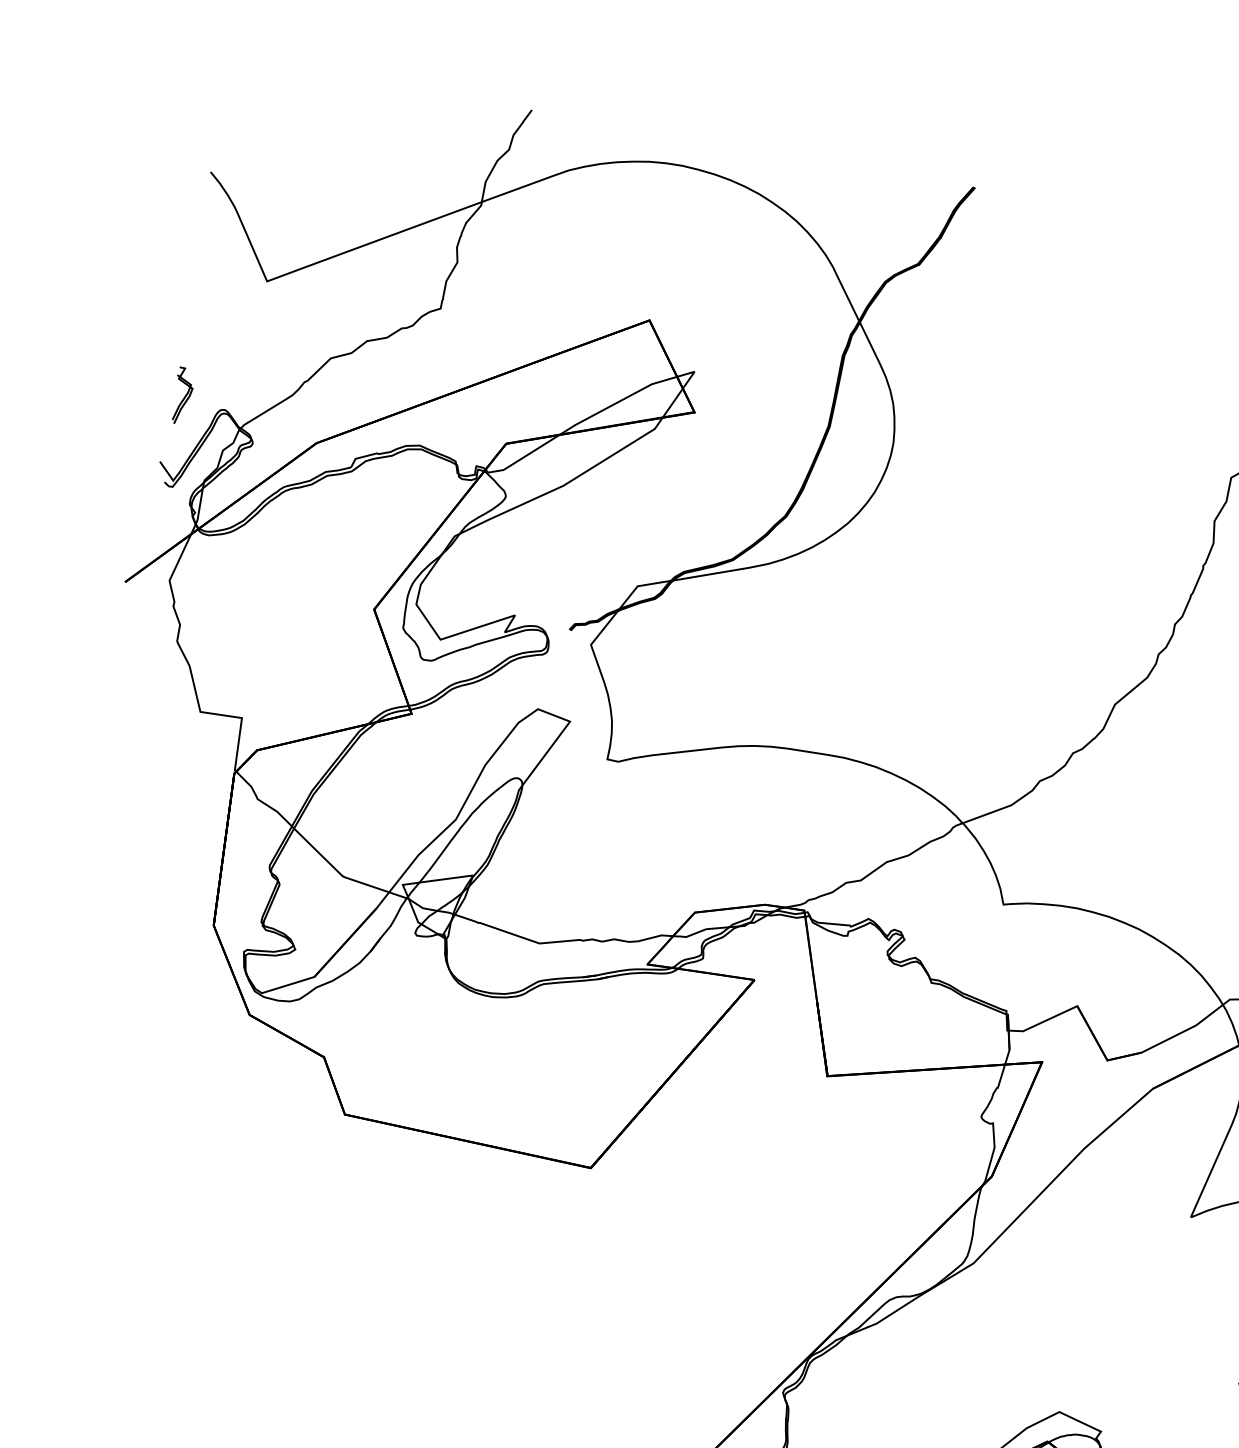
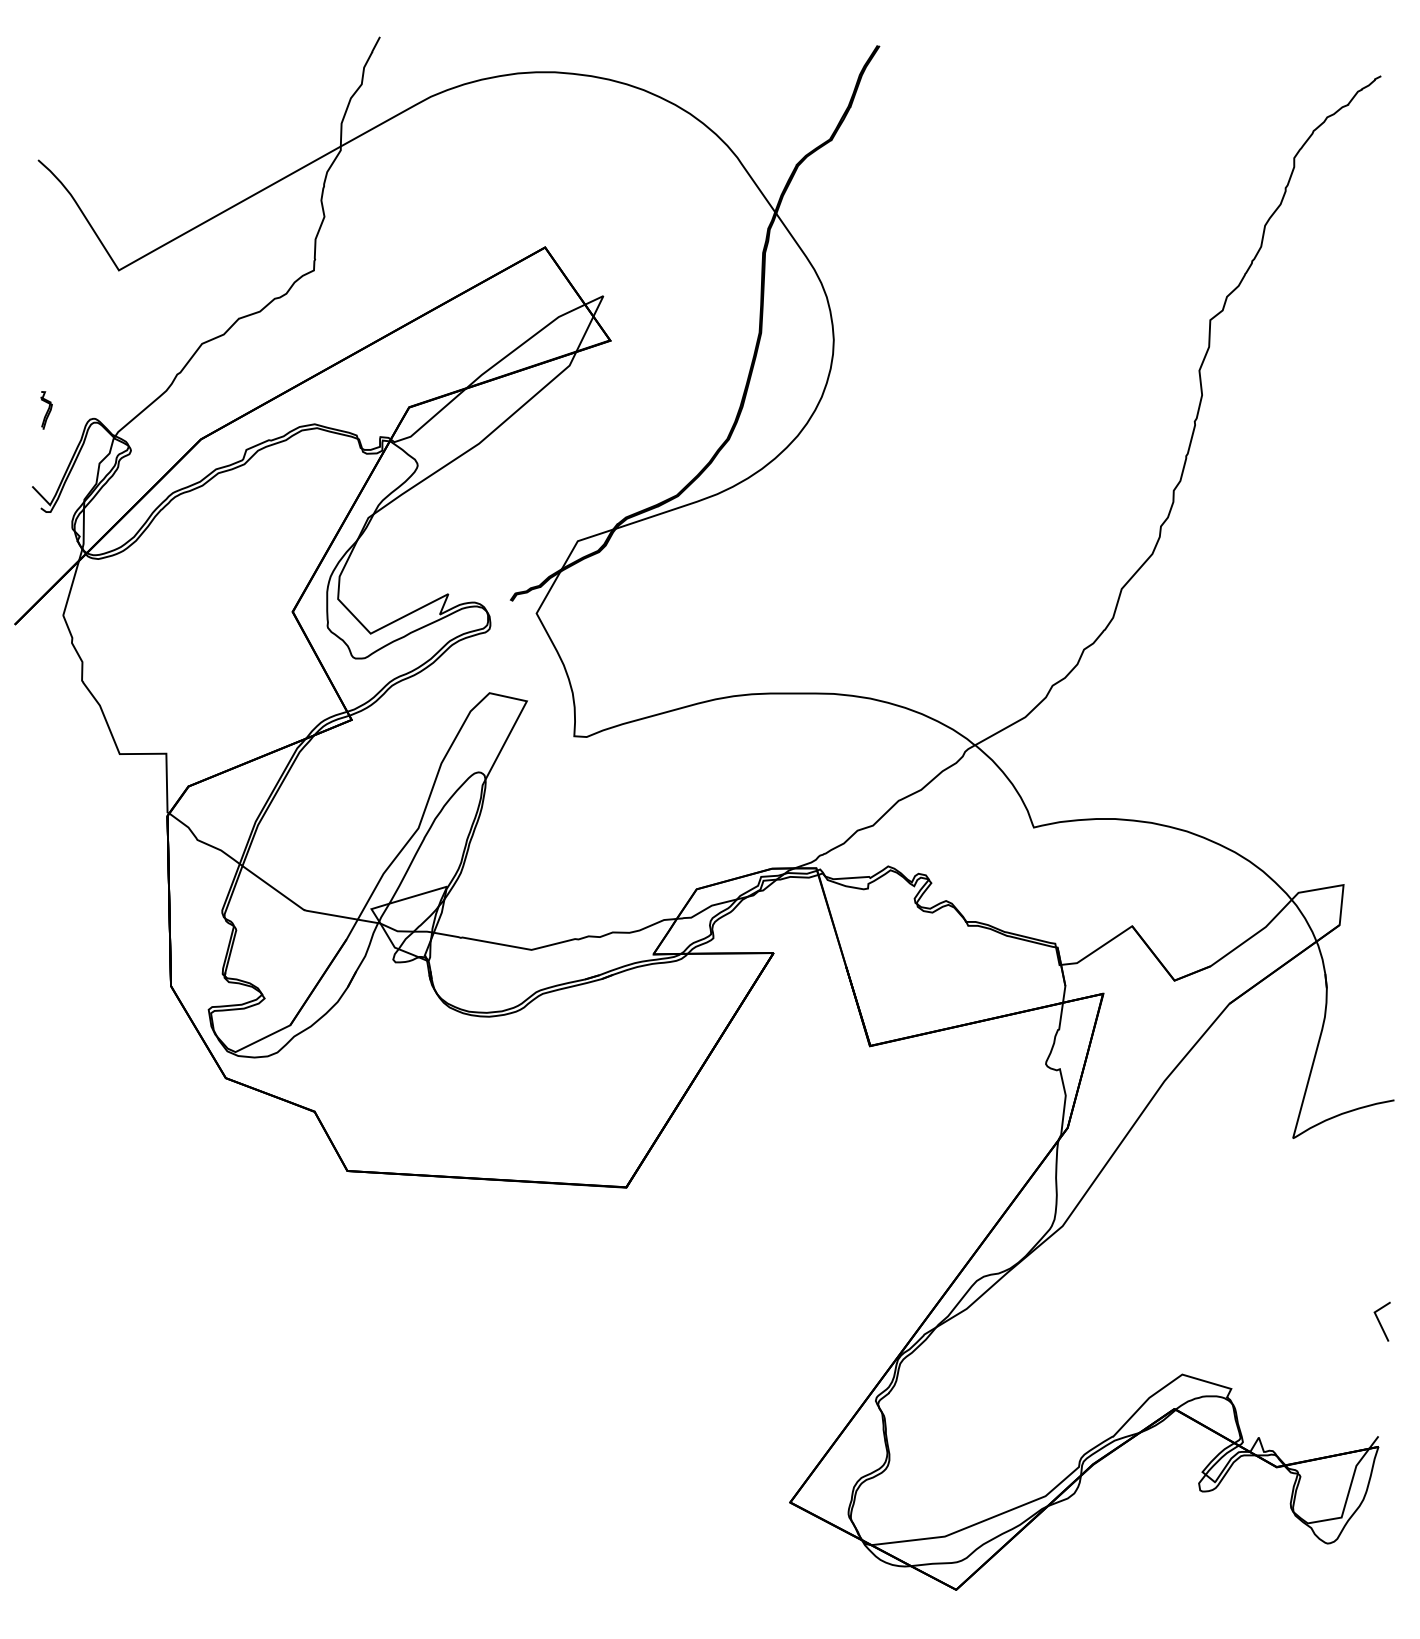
part: (183, 395) -> (46, 410), size x0.6

